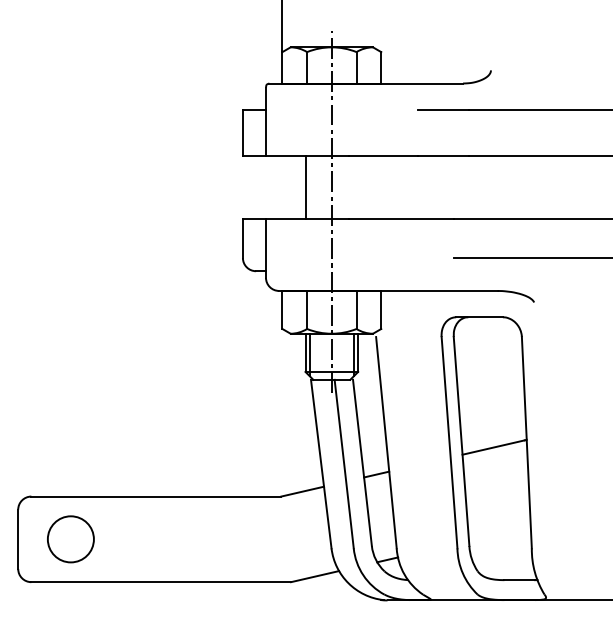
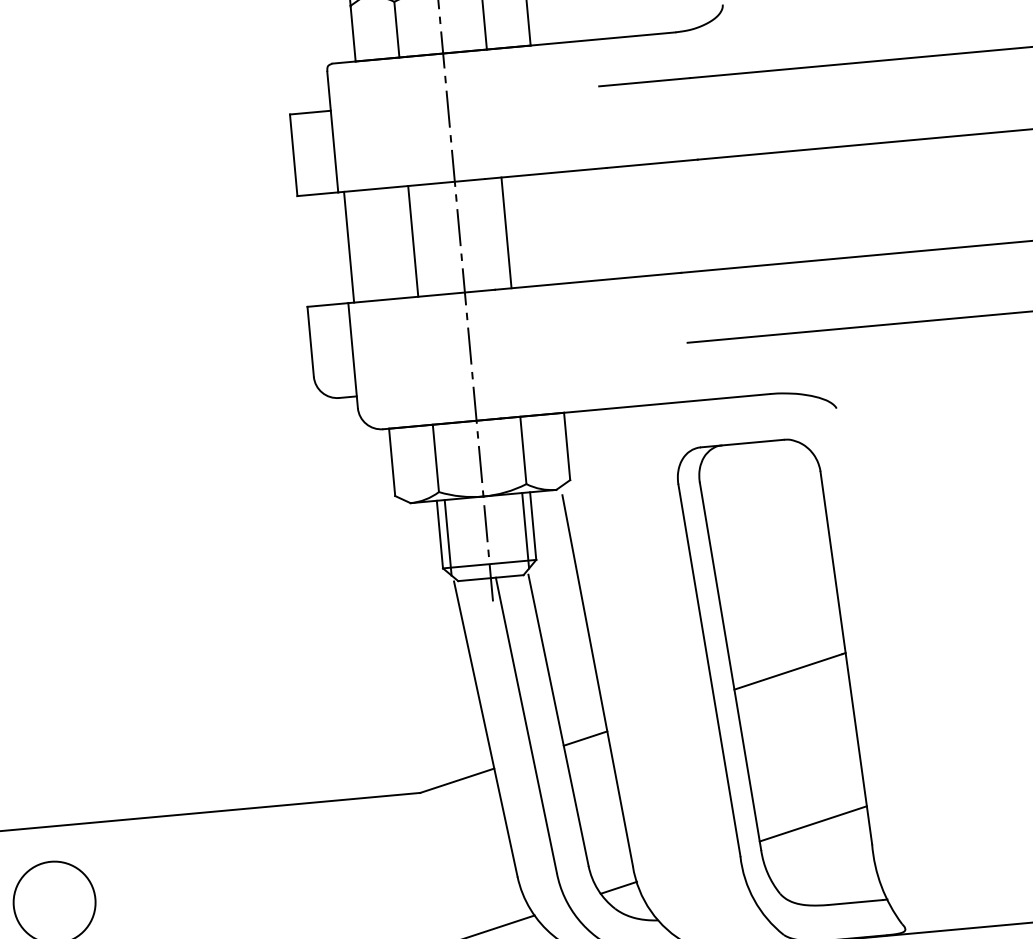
line: (269, 186) -> (349, 245), added
line: (358, 186) -> (506, 231), added
line: (499, 533) -> (812, 823), added

